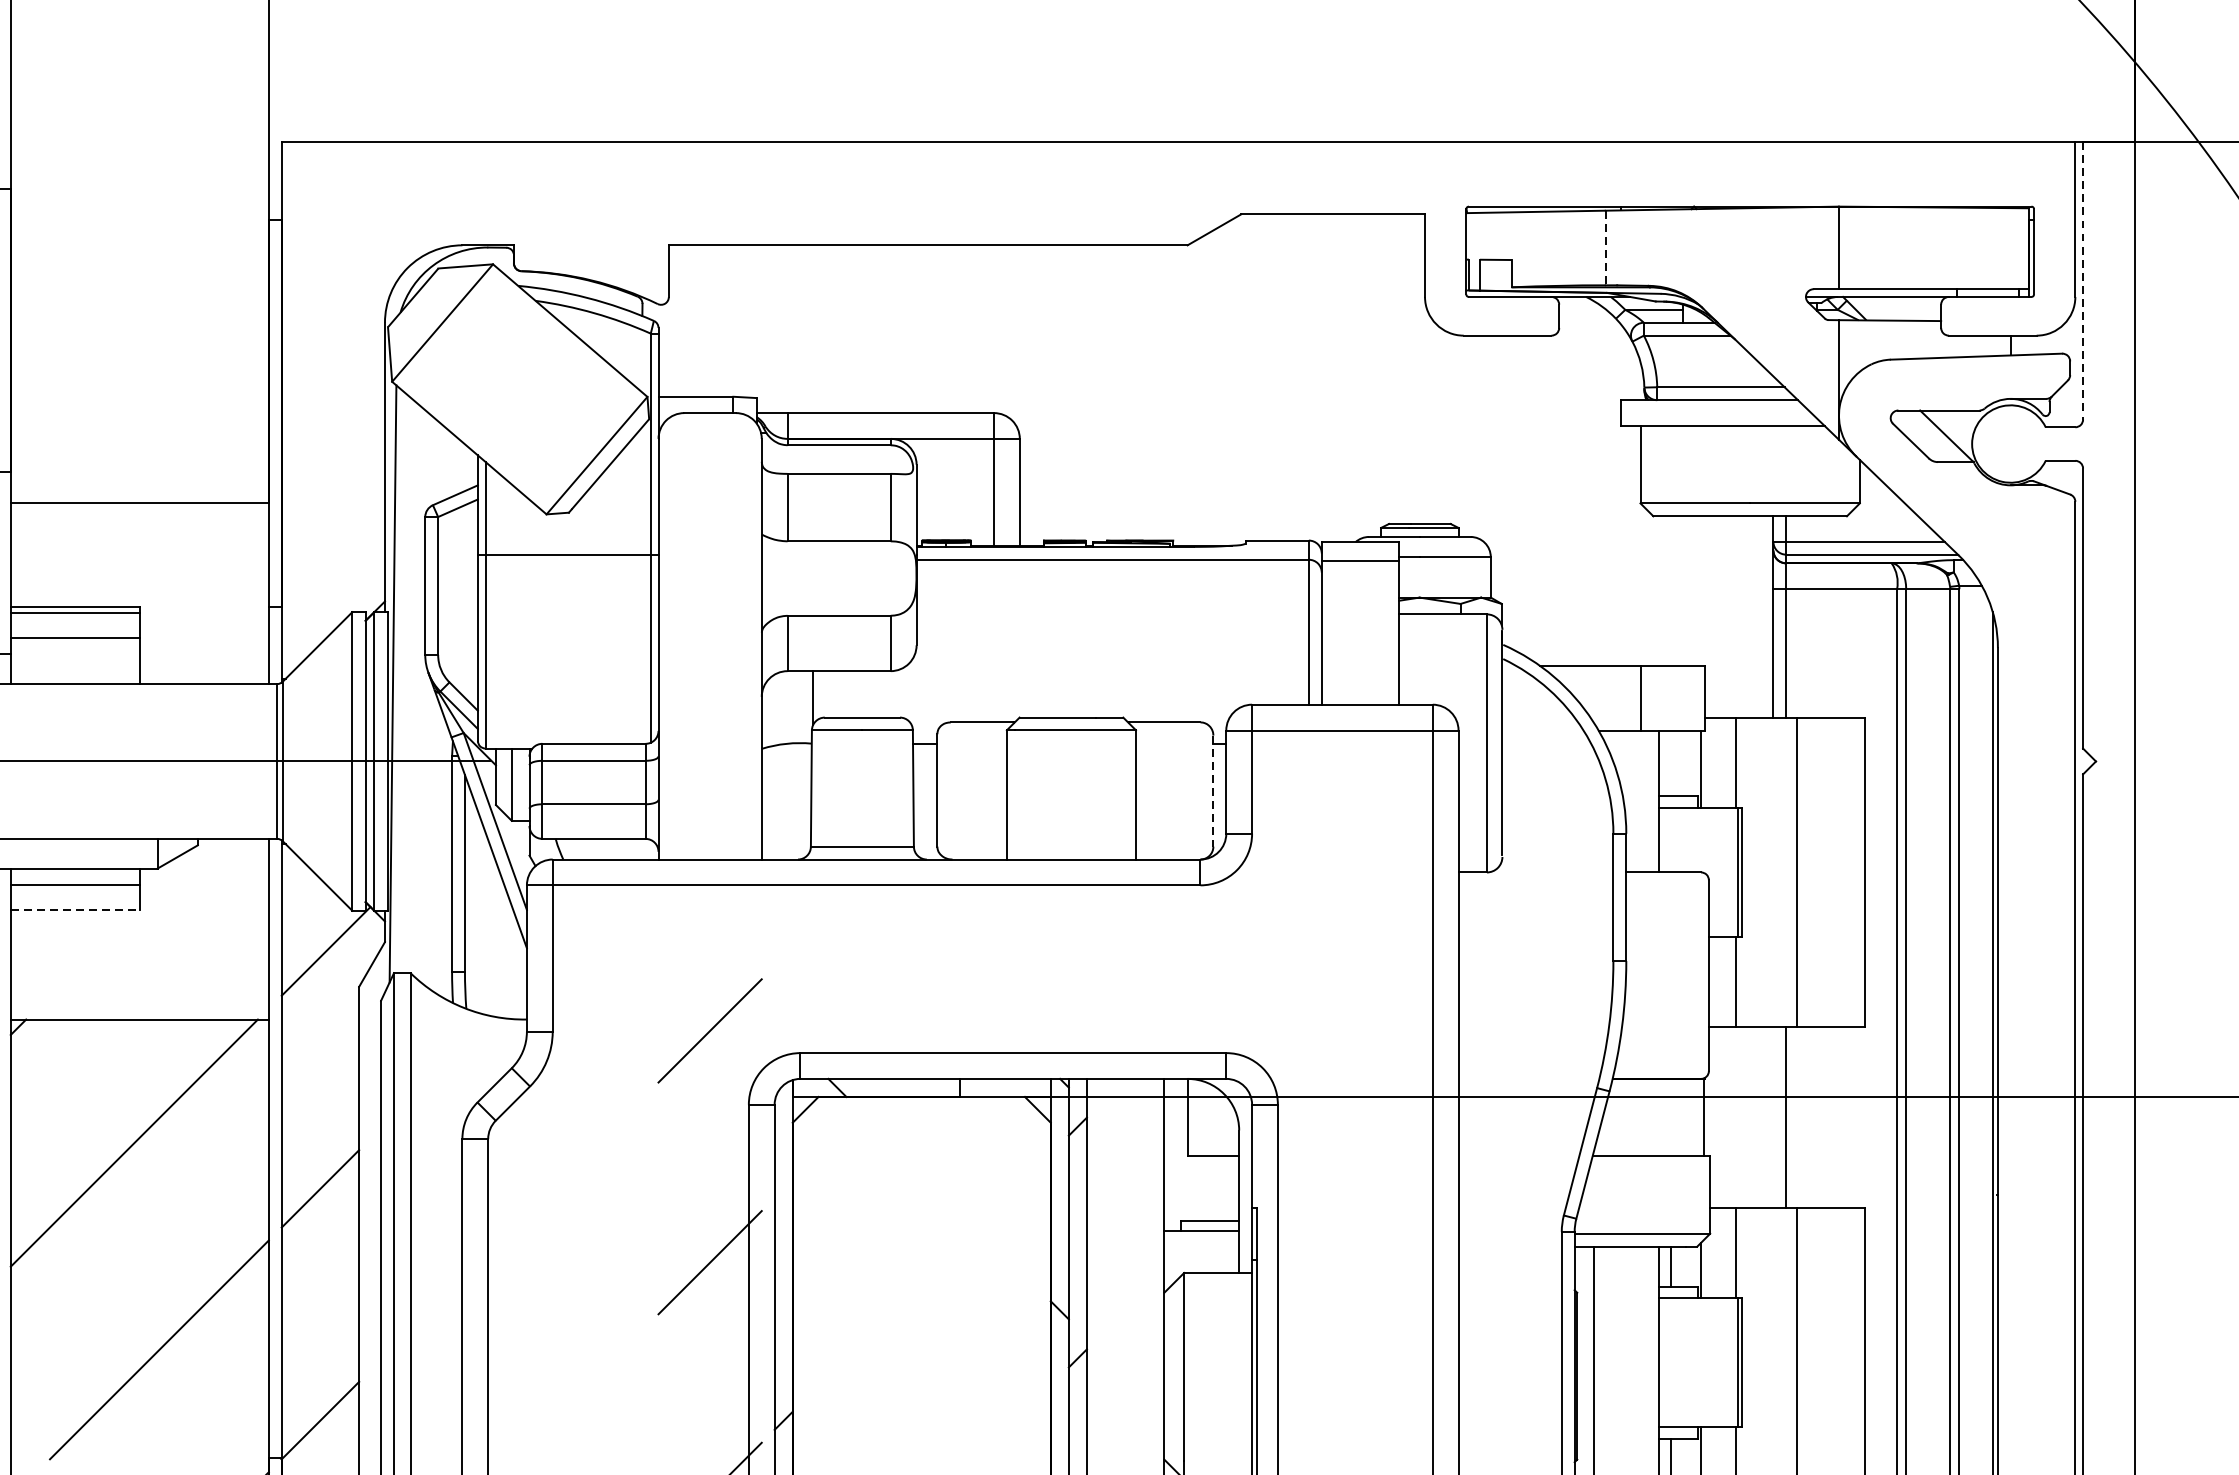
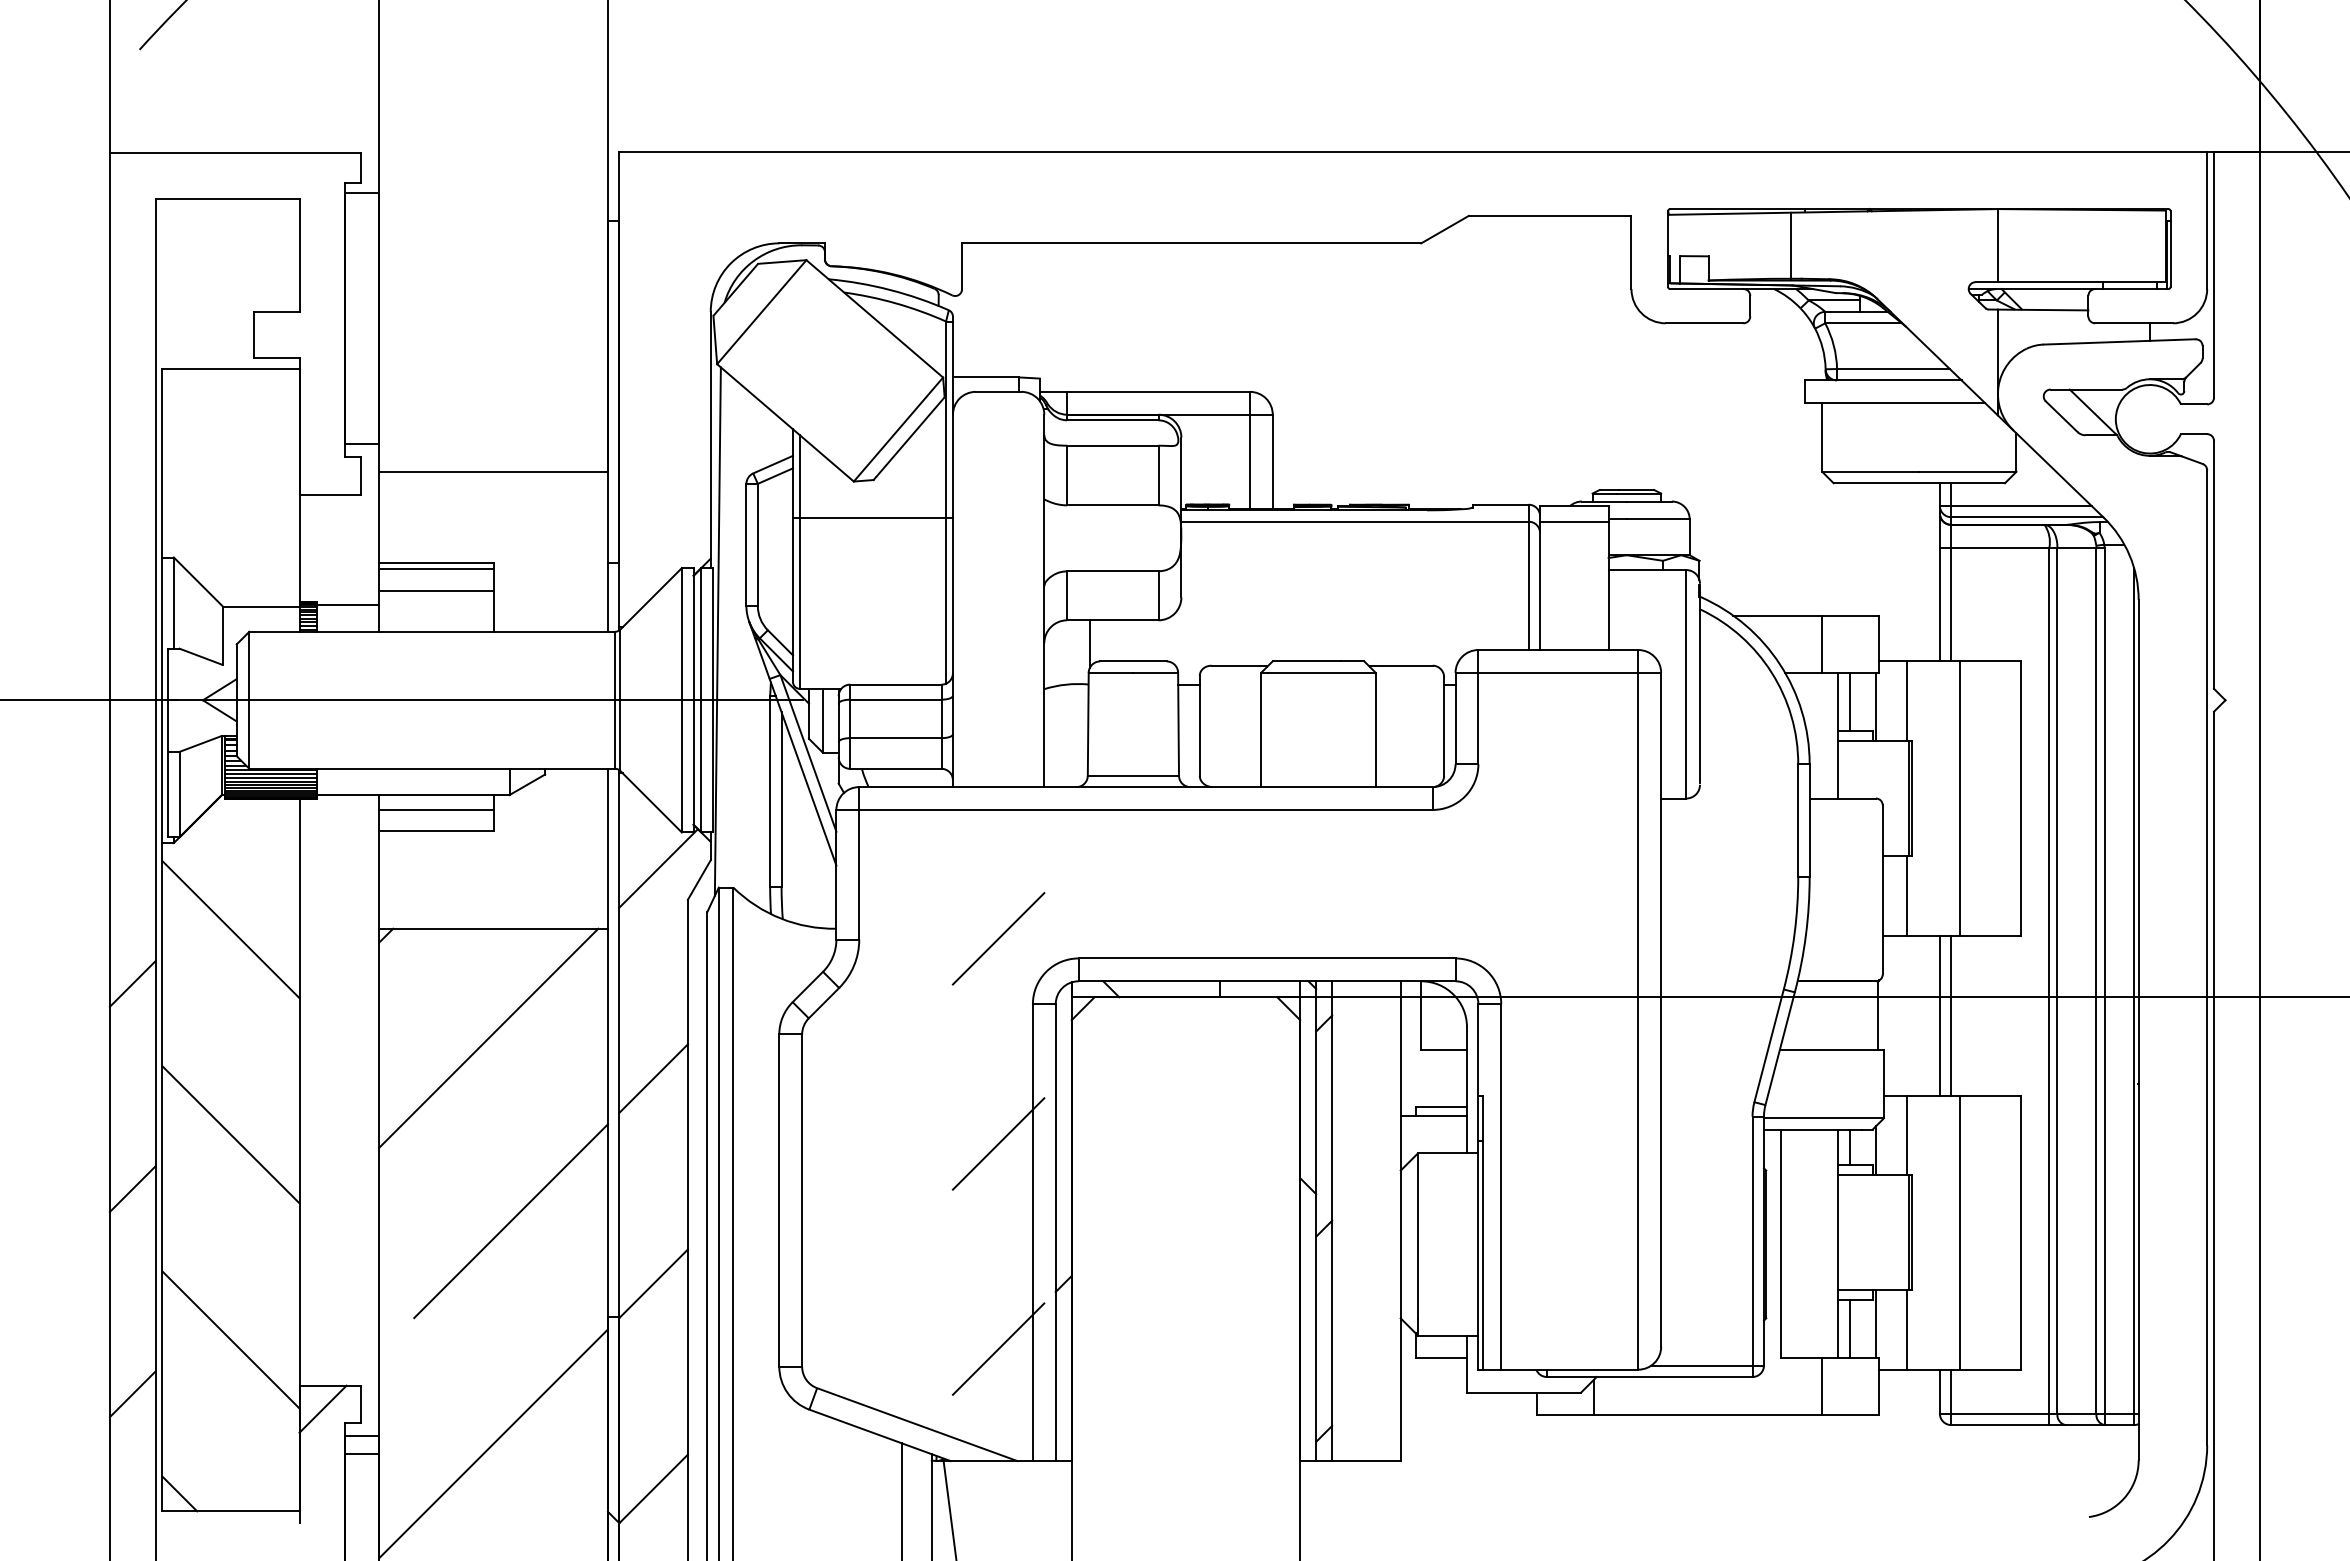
line: (1605, 248) -> (1791, 246), dashed -> solid
line: (2083, 280) -> (2214, 274), dashed -> solid
line: (1671, 762) -> (1849, 701), added
line: (1213, 792) -> (1444, 727), dashed -> solid
line: (76, 909) -> (437, 831), dashed -> solid
line: (1772, 1117) -> (1939, 1015), added

